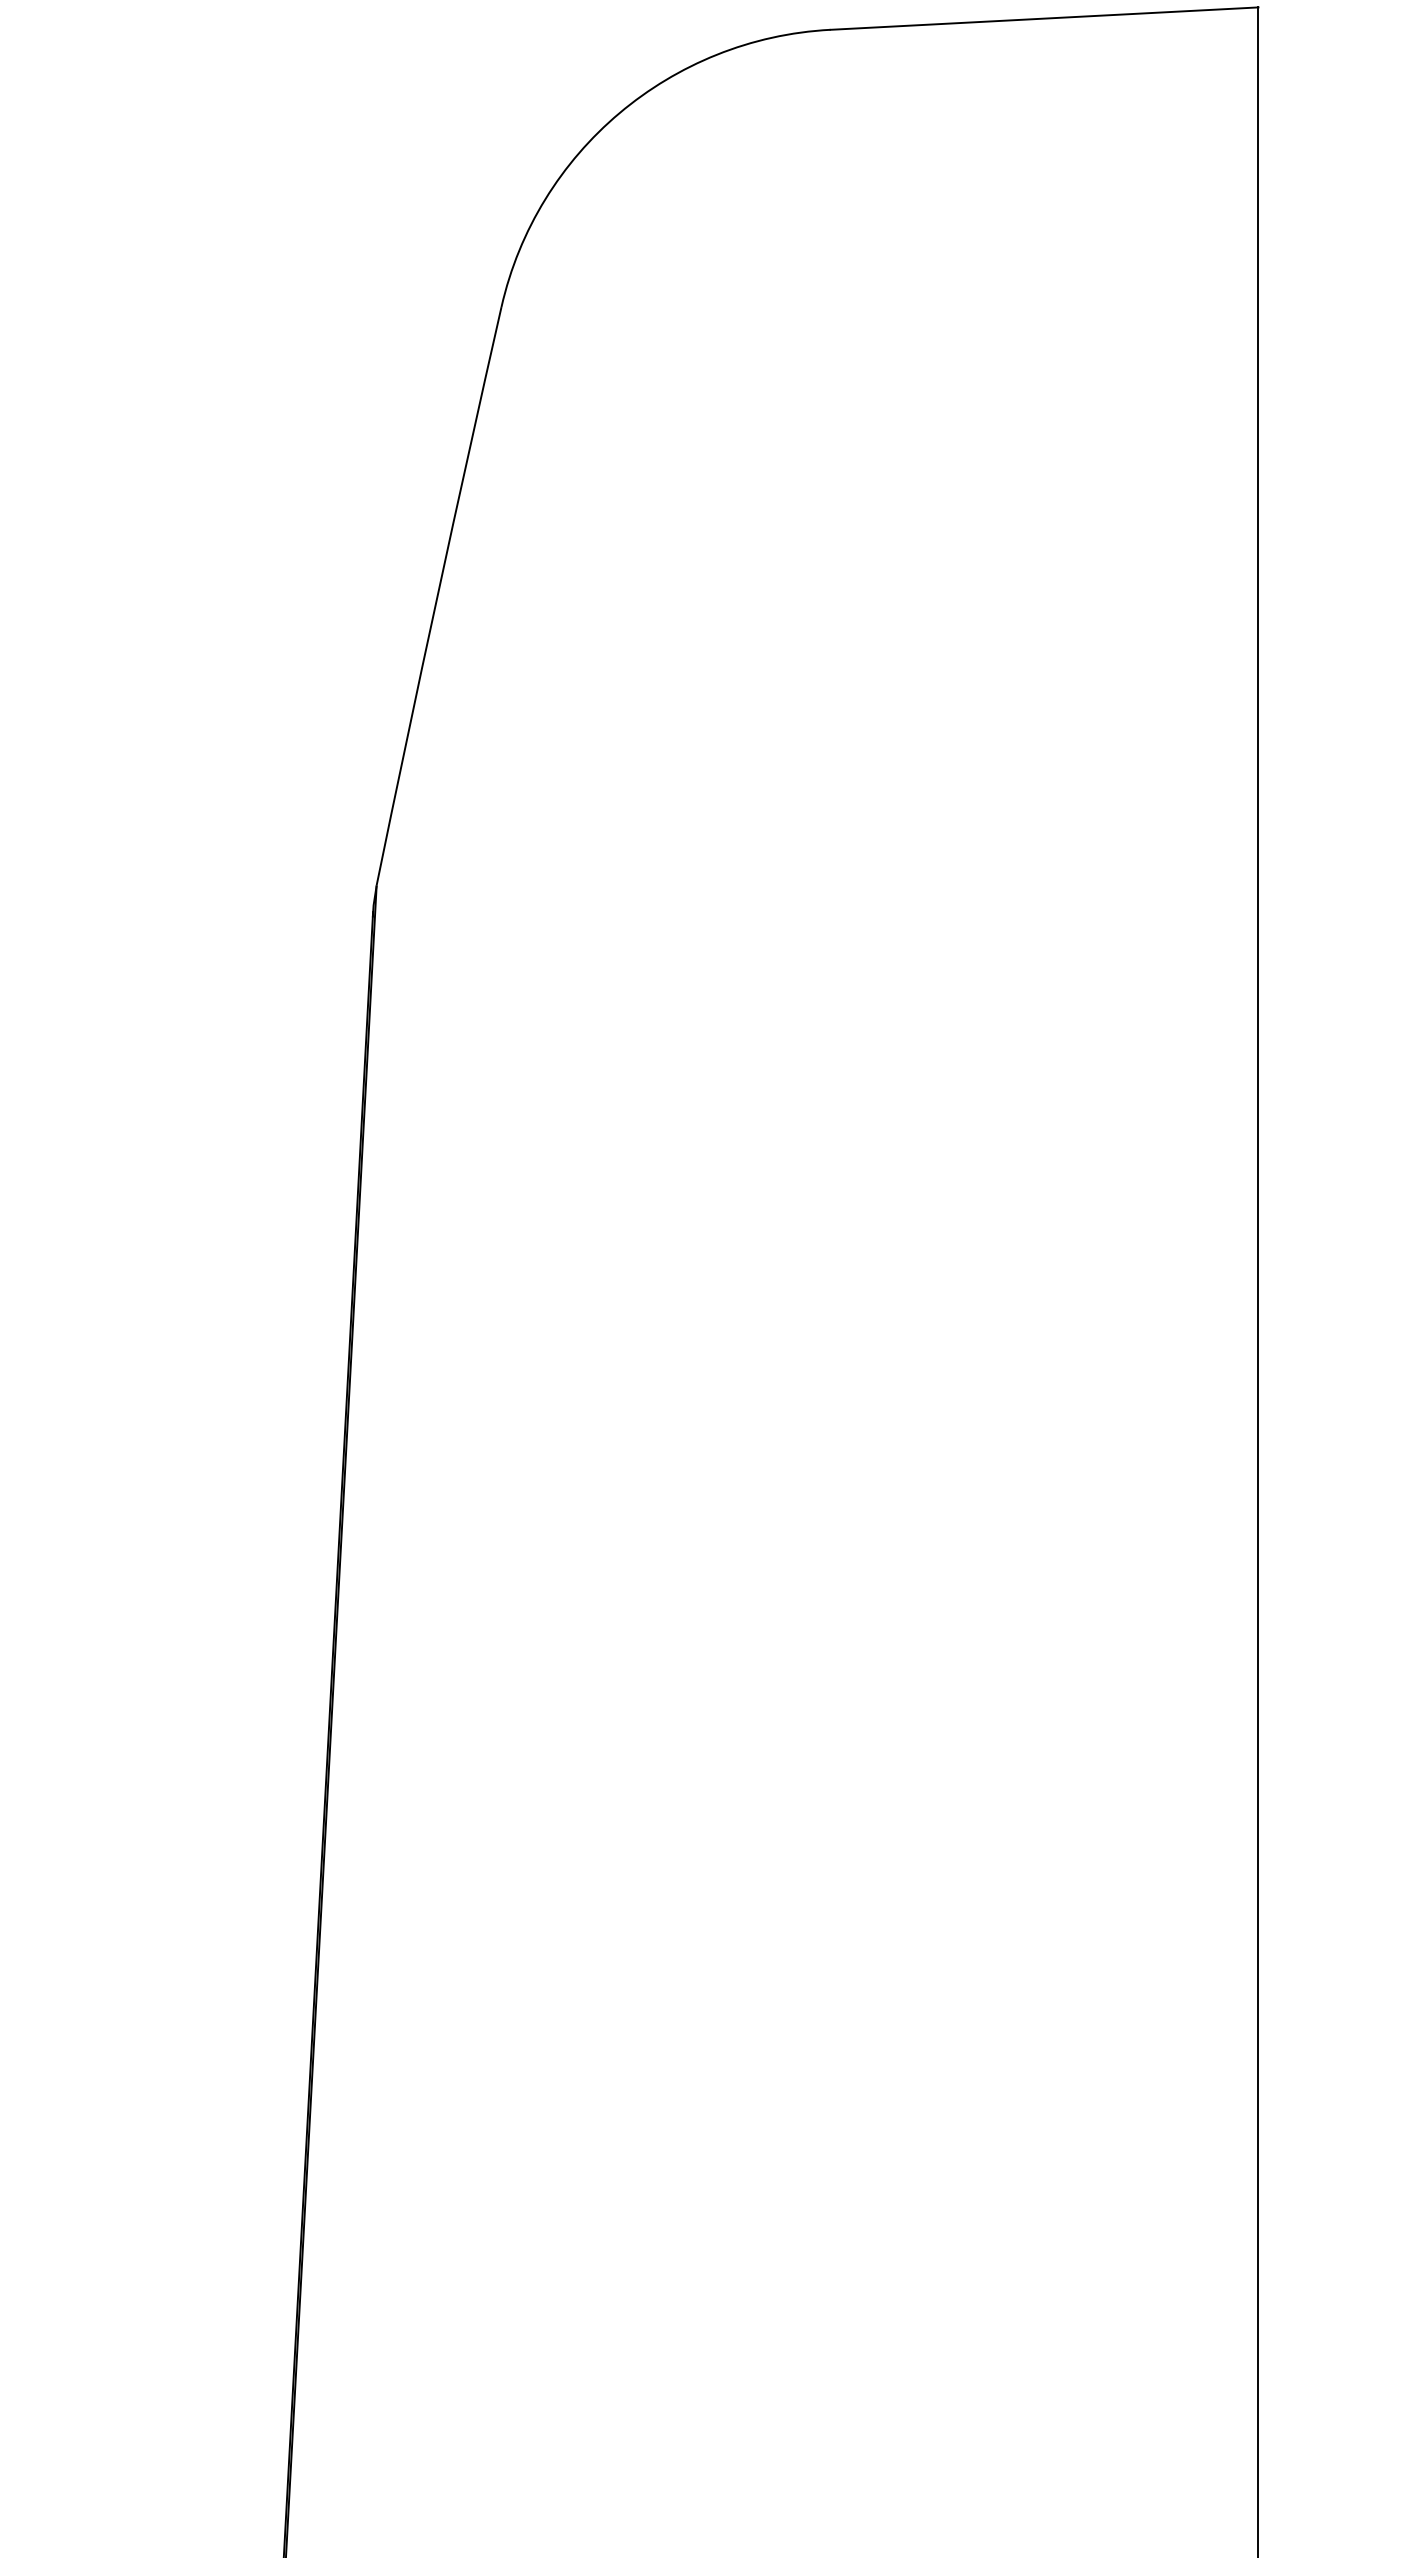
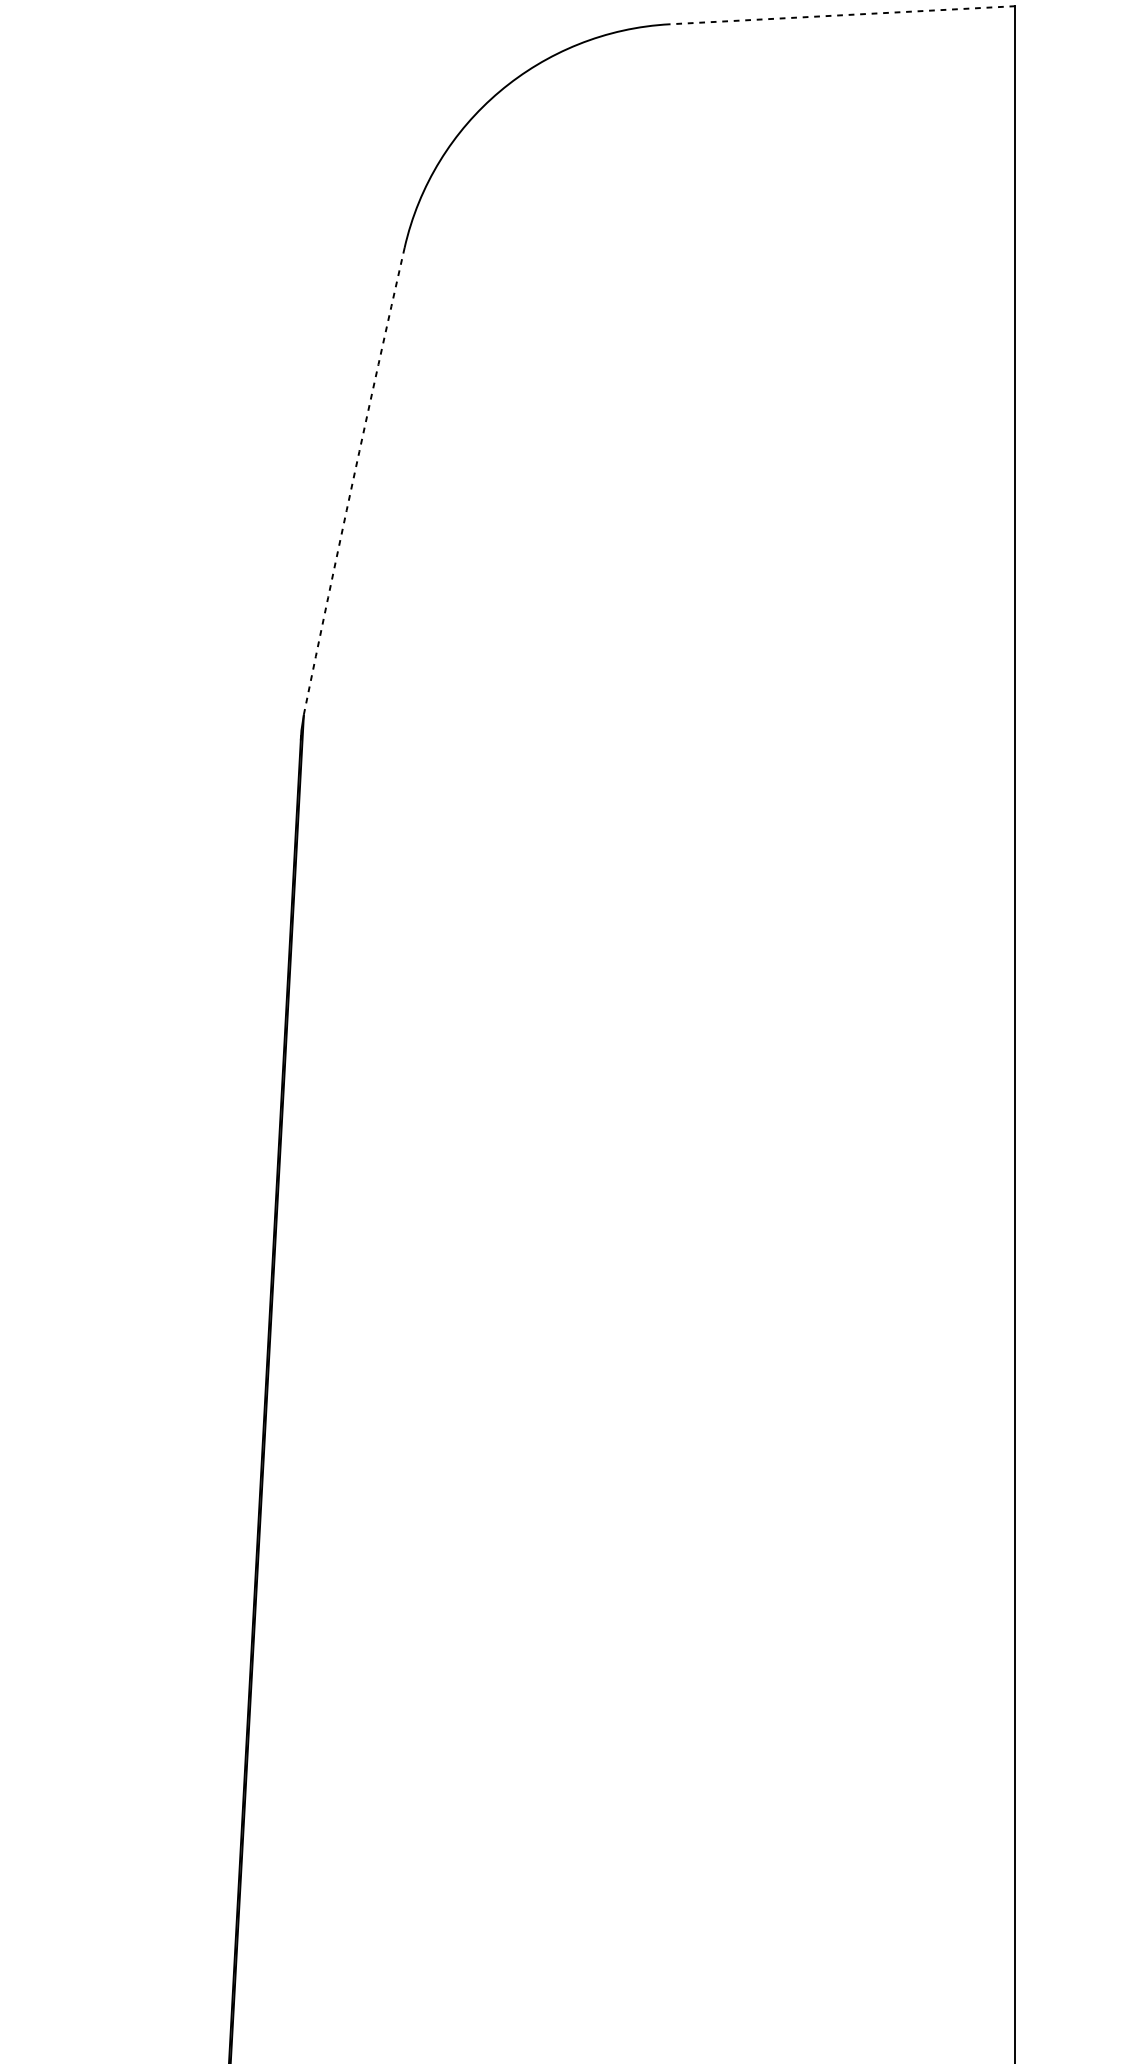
line: (1044, 18) -> (842, 15), solid -> dashed
arc: (437, 596) -> (352, 481), solid -> dashed

